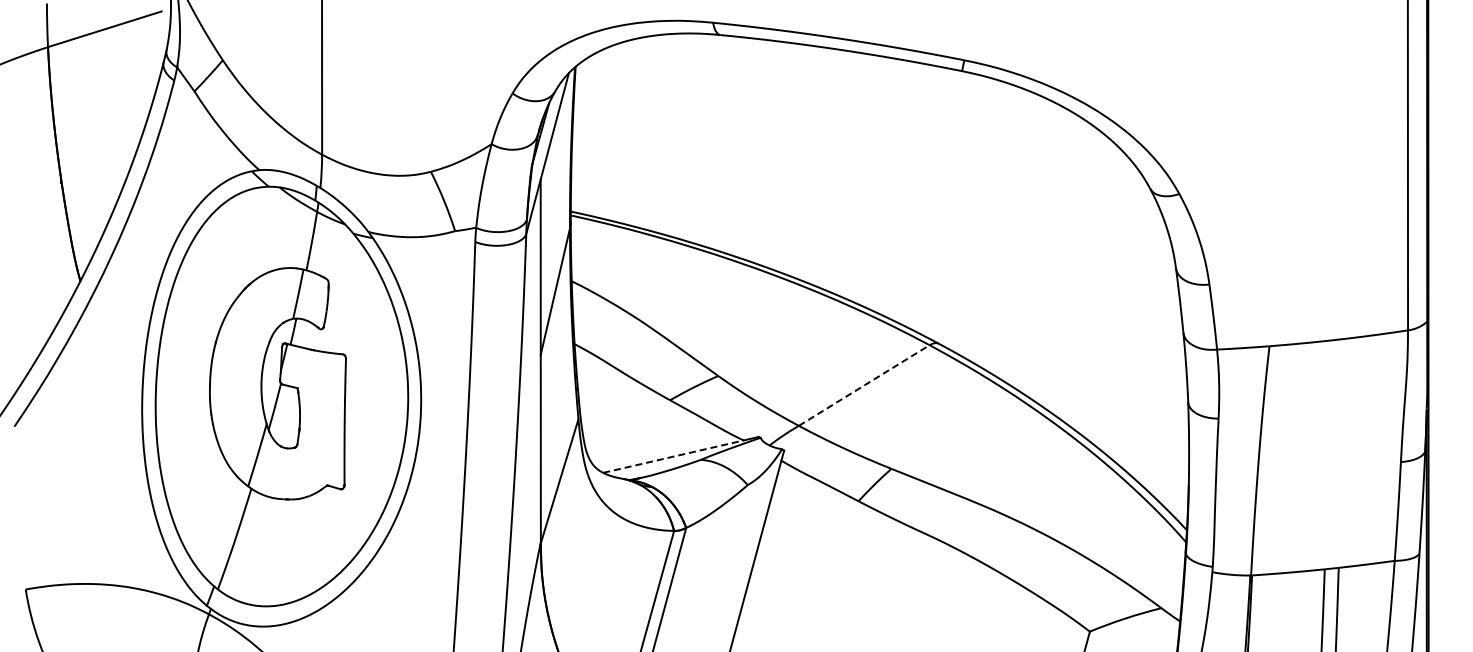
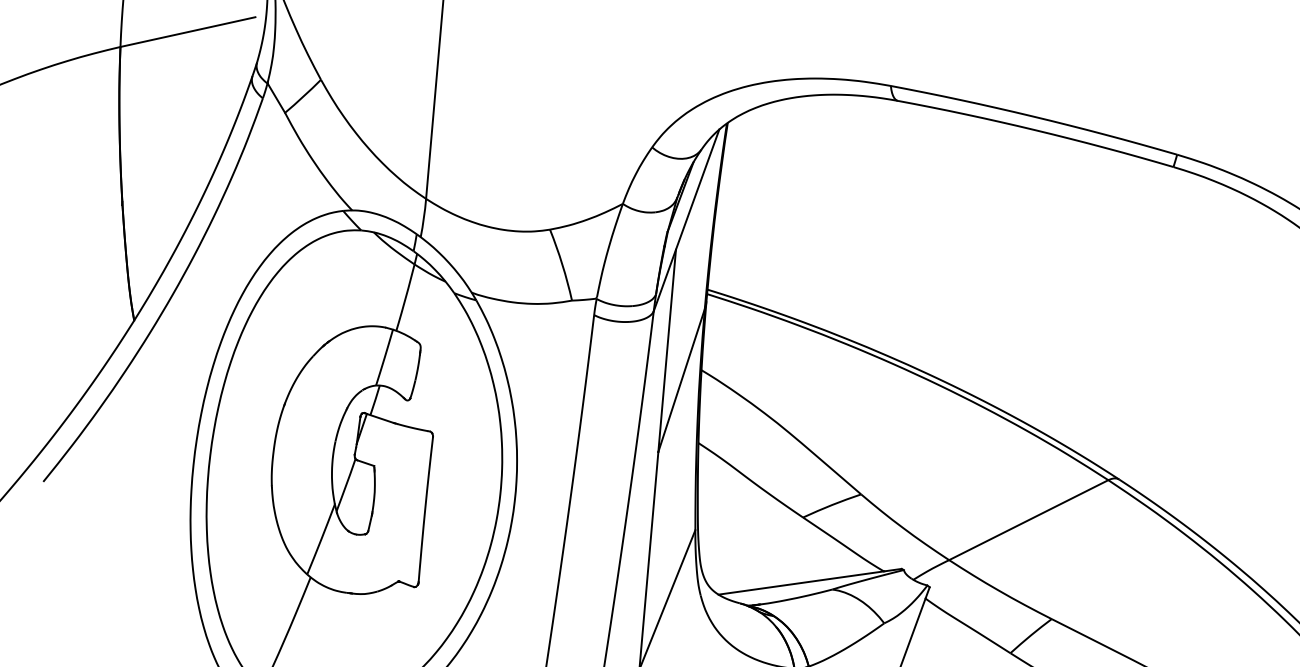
line: (864, 385) -> (1029, 520), dashed -> solid
line: (674, 456) -> (802, 582), dashed -> solid

